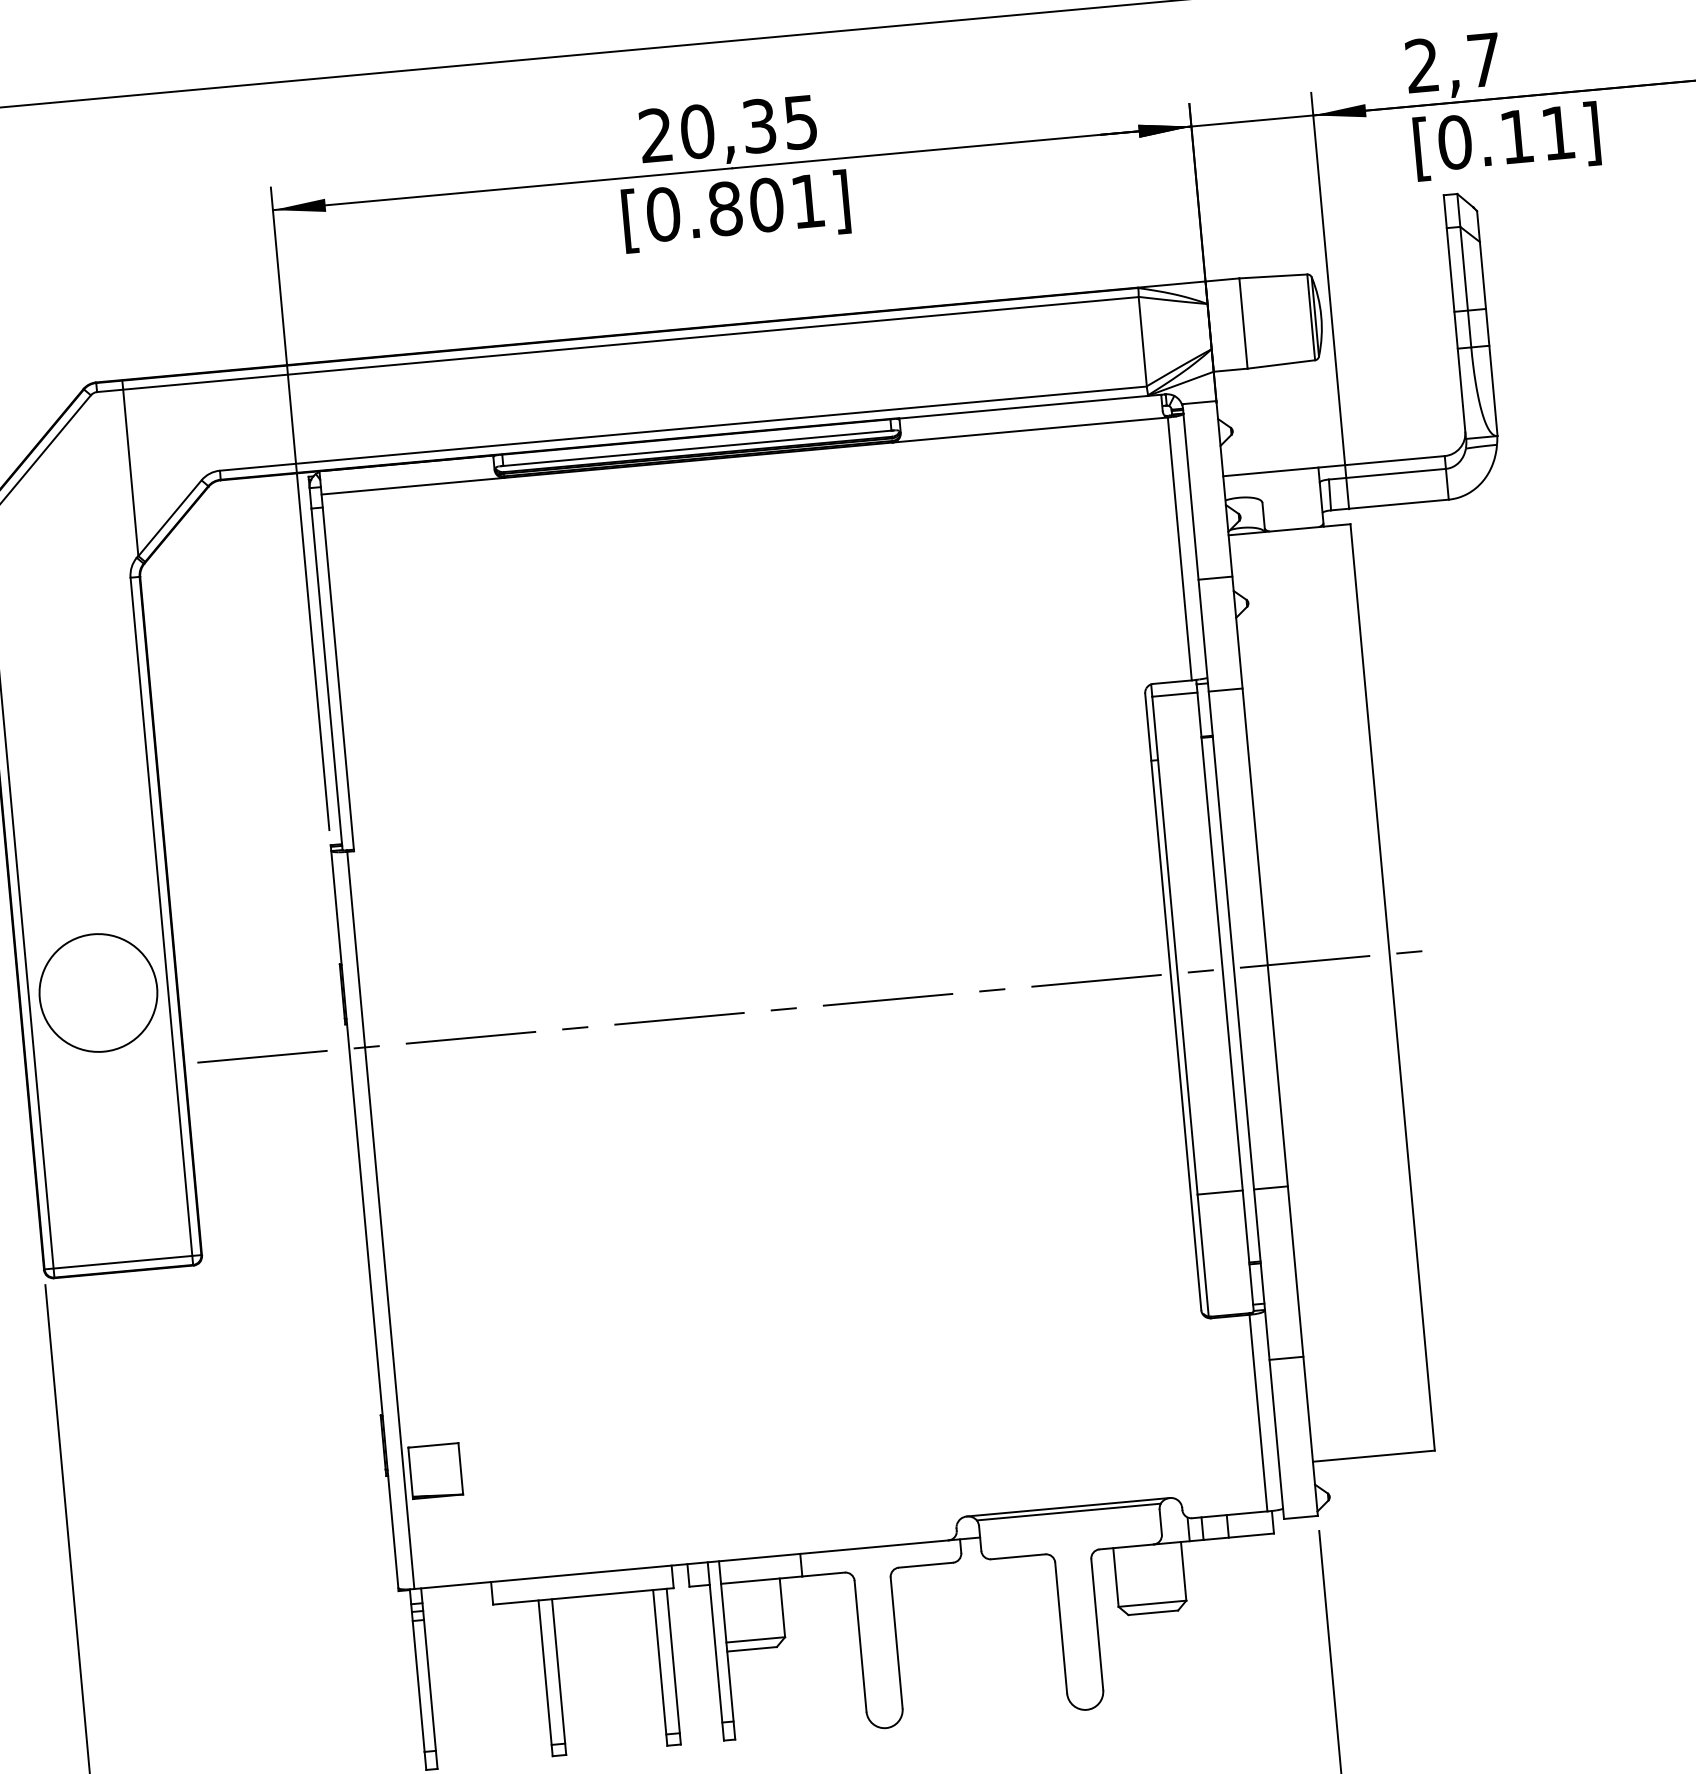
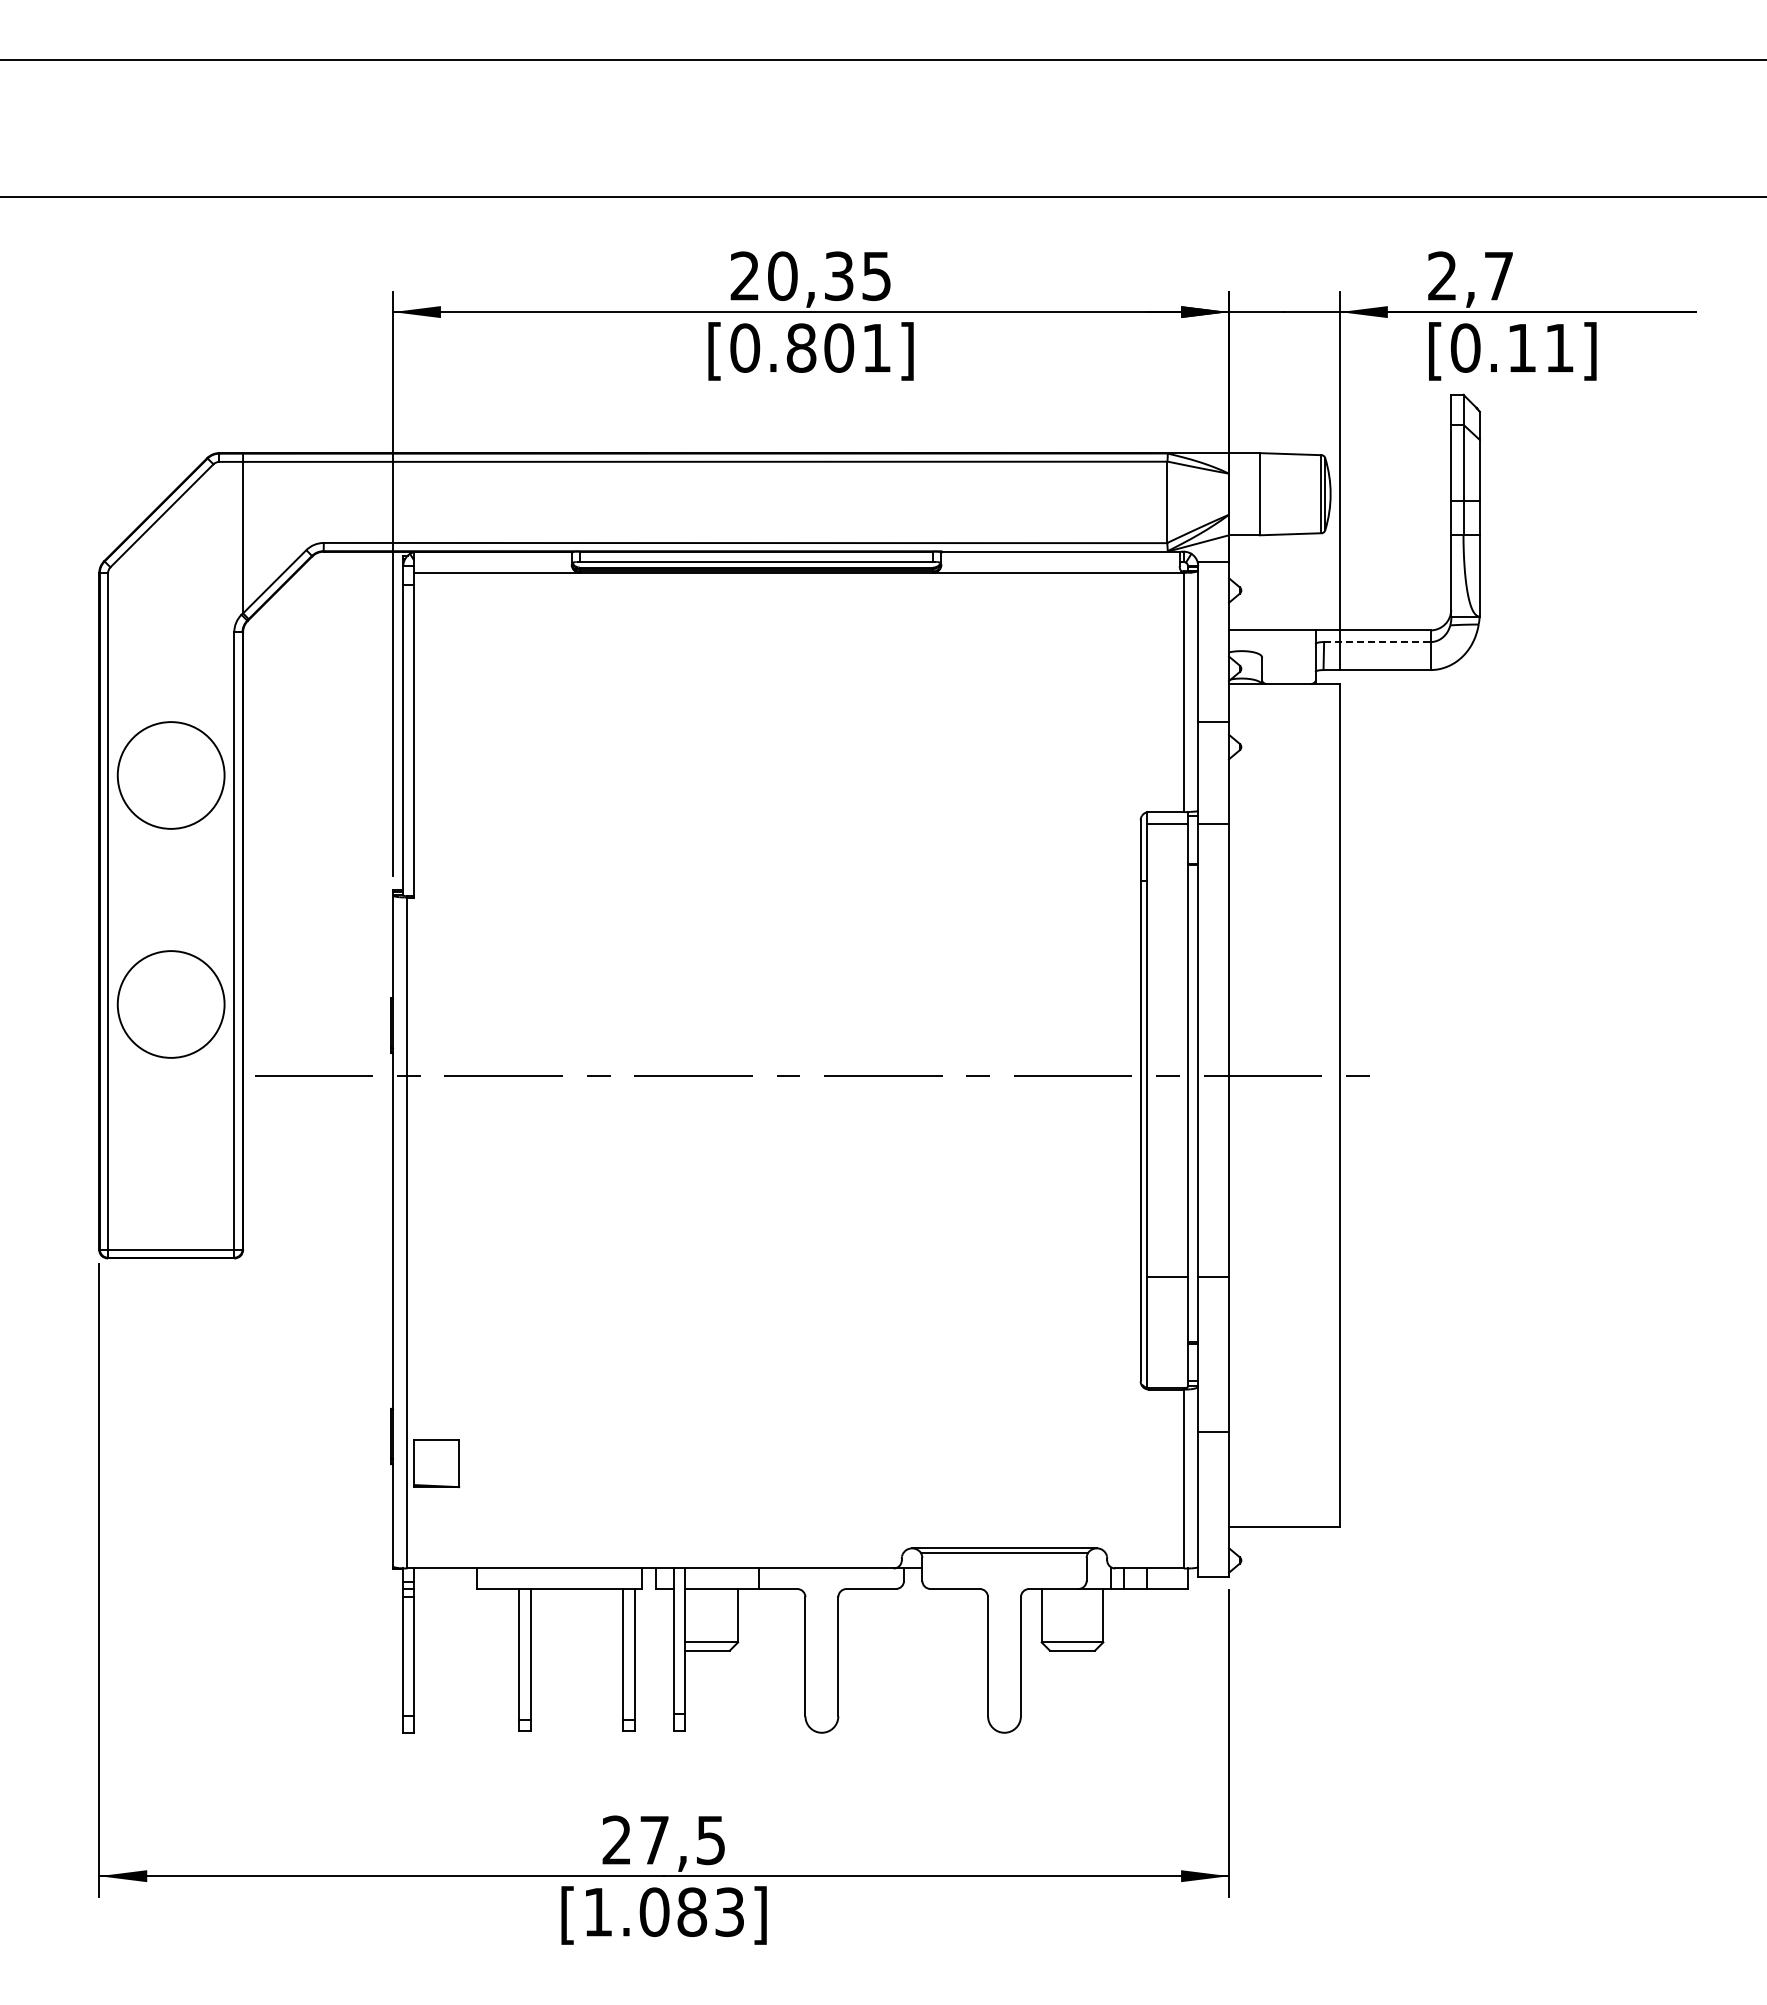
line: (1387, 474) -> (1377, 642), solid -> dashed
circle: (74, 741) -> (170, 775), added

